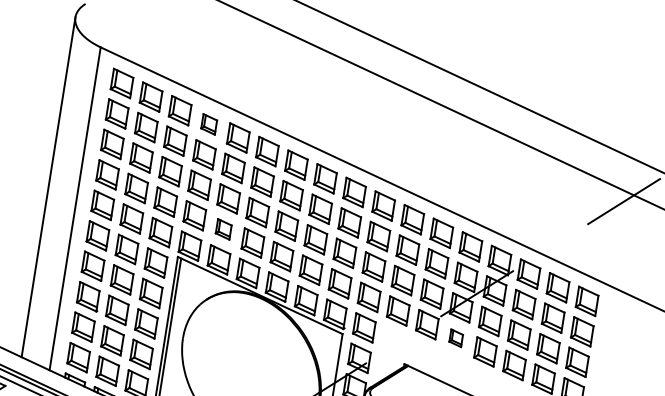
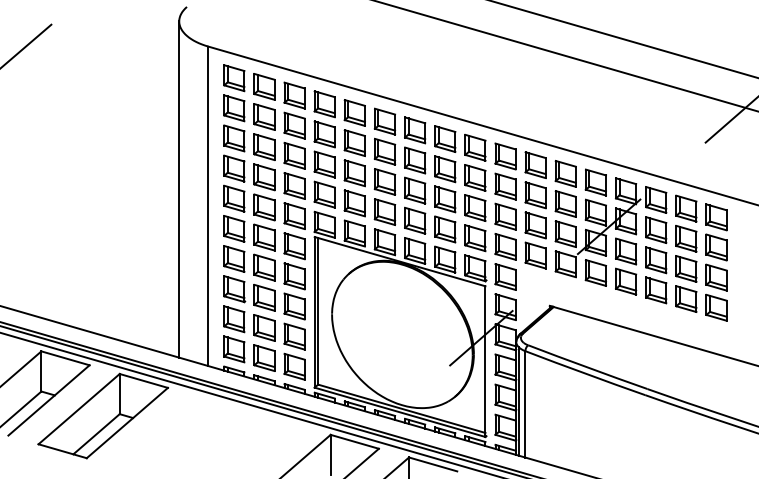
part: (208, 124) -> (324, 104), size x1.43
part: (223, 229) -> (354, 203), size x1.43
part: (456, 337) -> (595, 272), size x1.67

